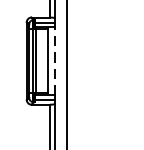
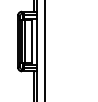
line: (55, 61) -> (37, 41), dashed -> solid

